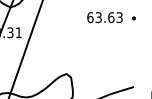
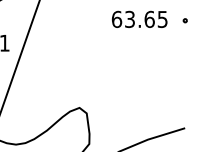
text: (119, 17) -> (162, 19), 63.63 -> 63.65

